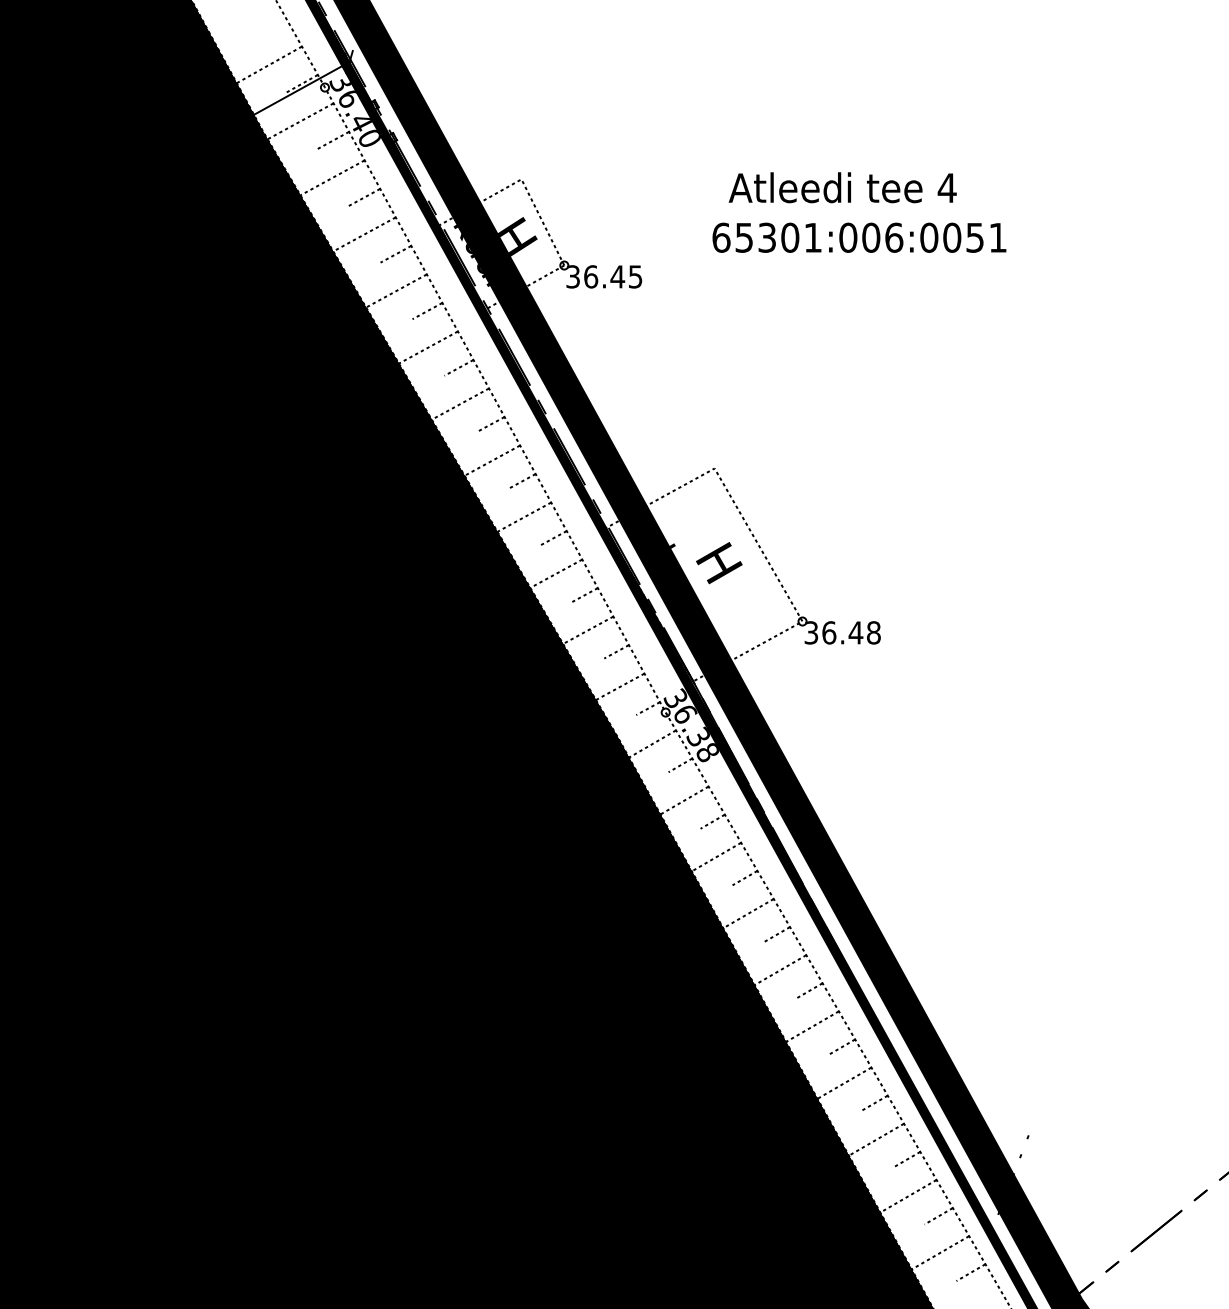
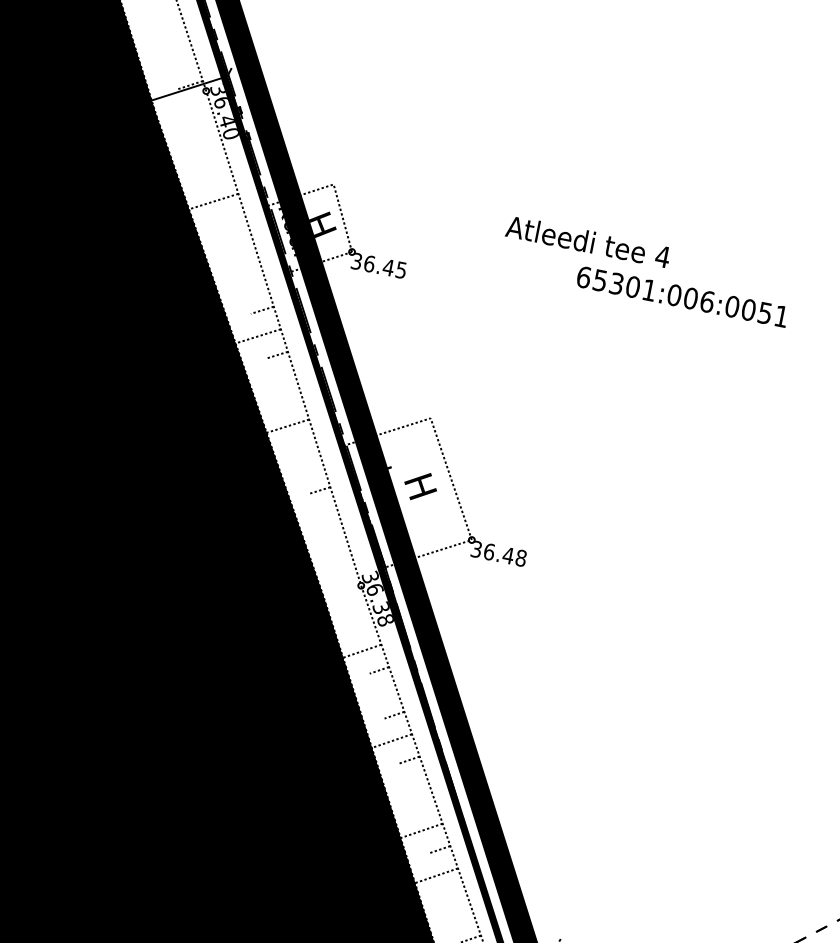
line: (268, 64) -> (169, 66), removed
line: (300, 121) -> (183, 111), removed
line: (332, 140) -> (204, 129), removed
line: (332, 177) -> (198, 156), removed
text: (842, 187) -> (588, 241), moved
line: (364, 197) -> (218, 175), removed
text: (859, 237) -> (682, 296), moved
line: (395, 253) -> (233, 219), removed
line: (396, 290) -> (228, 246), removed
line: (427, 310) -> (247, 264), removed
line: (427, 347) -> (242, 291), removed
line: (492, 460) -> (273, 381), removed
line: (521, 481) -> (290, 400), removed
line: (553, 538) -> (305, 445), removed
line: (556, 573) -> (302, 470), removed
line: (588, 629) -> (317, 515), removed
line: (616, 651) -> (334, 535), removed
line: (620, 686) -> (332, 560), removed
line: (648, 708) -> (349, 580), removed
line: (652, 743) -> (347, 605), removed
line: (680, 765) -> (364, 625), removed
line: (716, 856) -> (377, 695), removed
line: (780, 970) -> (406, 786), removed
line: (809, 990) -> (424, 804), removed
line: (873, 1103) -> (454, 894), removed
line: (876, 1139) -> (451, 920), removed

